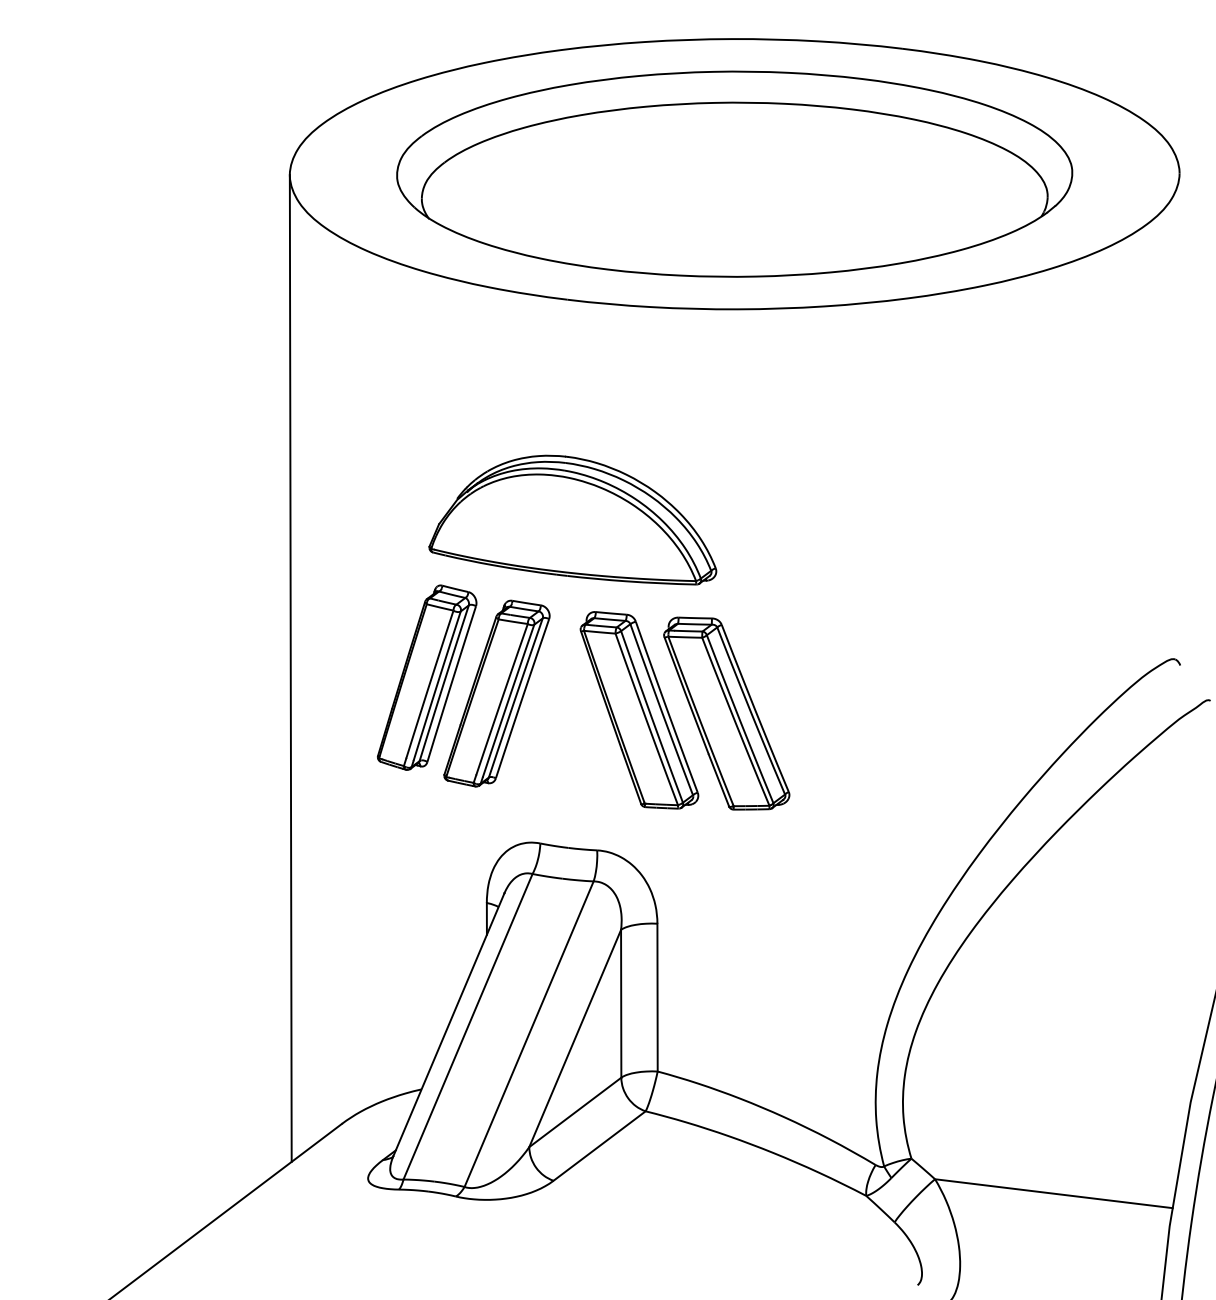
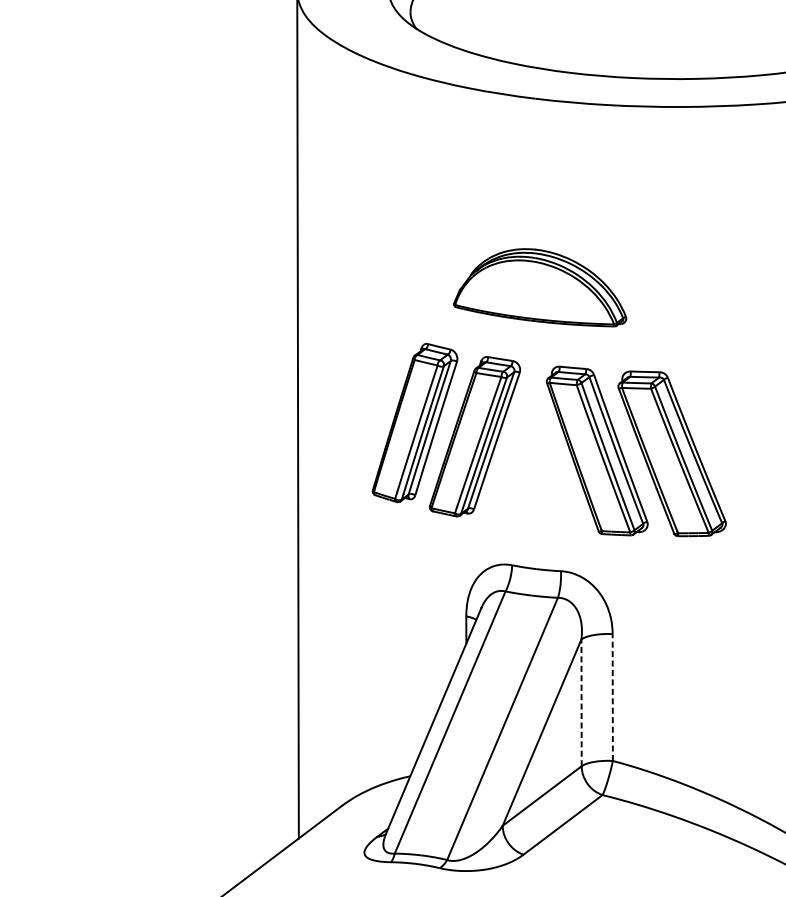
part: (572, 519) -> (539, 287), size x0.7
line: (657, 997) -> (612, 697), solid -> dashed
line: (621, 1003) -> (581, 702), solid -> dashed

